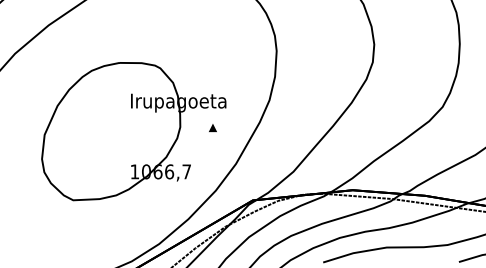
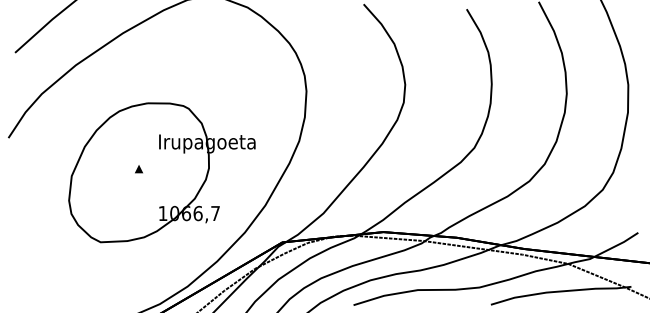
part: (212, 128) -> (138, 169), moved

